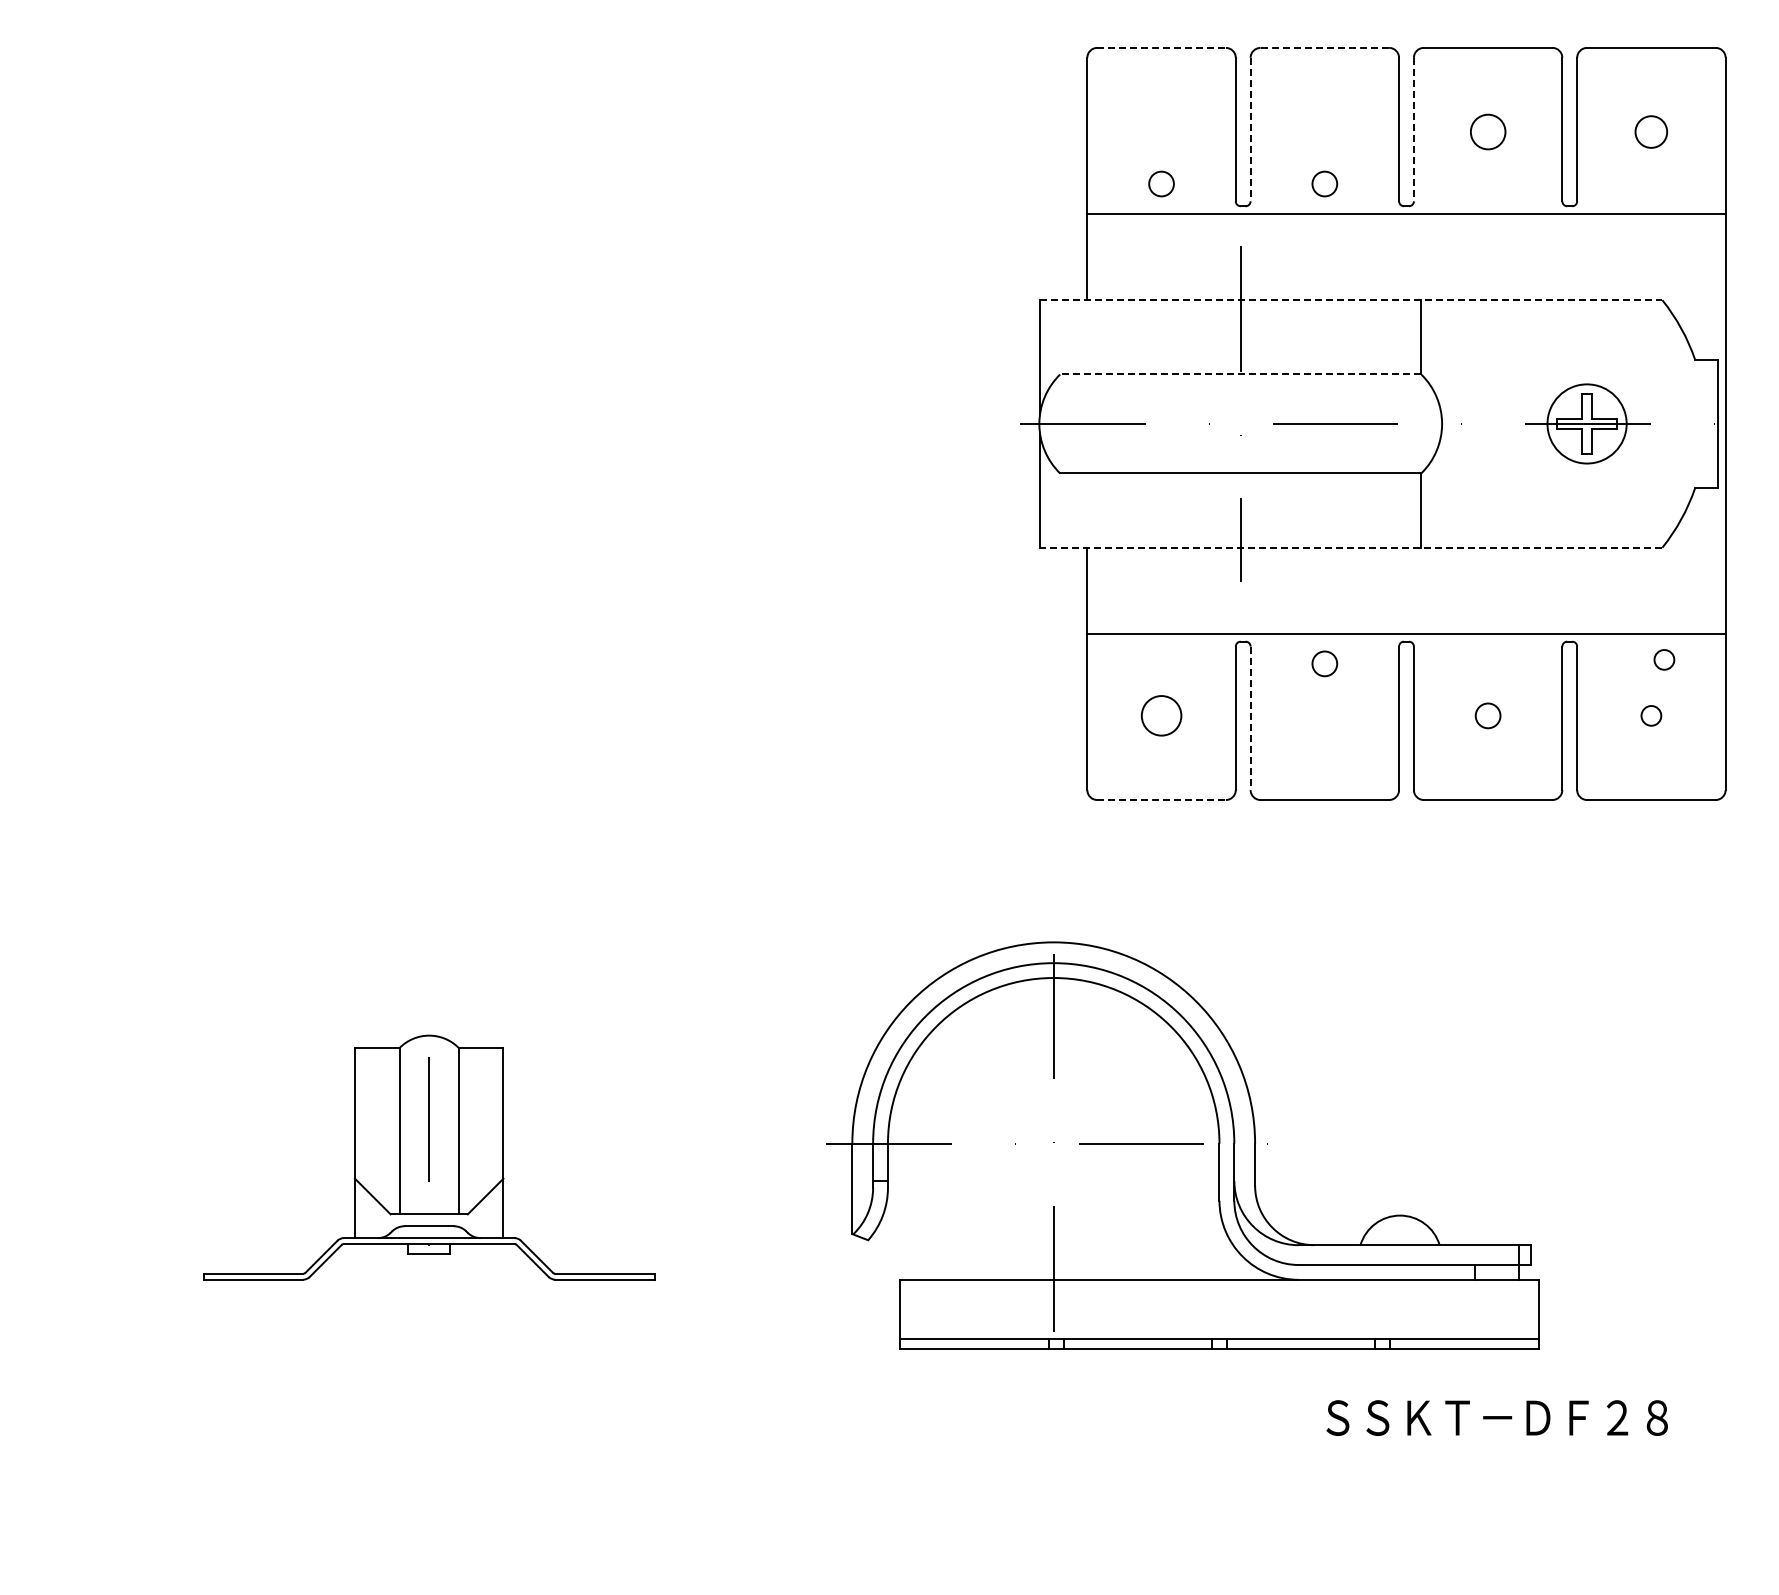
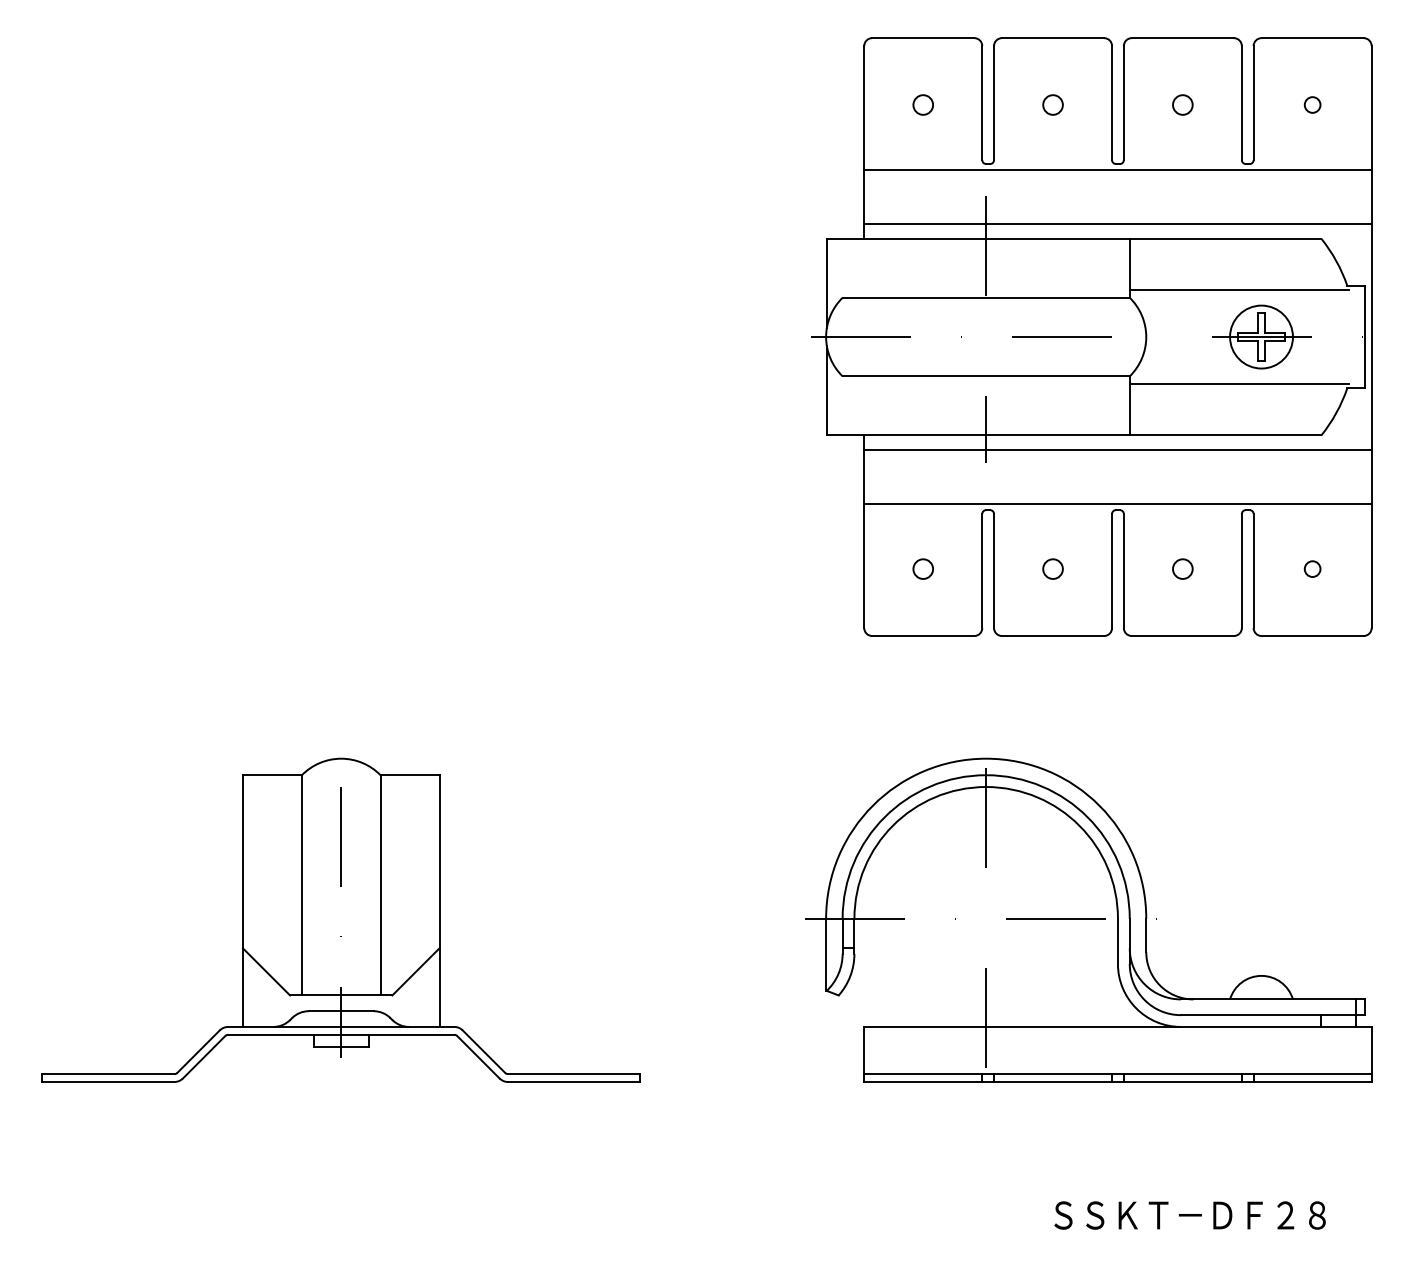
line: (1162, 47) -> (924, 37), dashed -> solid
line: (1325, 47) -> (1053, 37), dashed -> solid
line: (1250, 129) -> (993, 103), dashed -> solid
line: (1413, 129) -> (1123, 103), dashed -> solid
circle: (1487, 131) -> (1182, 104), size x0.71
circle: (1651, 131) -> (1312, 104), size x0.62
circle: (1161, 183) -> (923, 104), moved
circle: (1324, 183) -> (1052, 104), moved
line: (1406, 281) -> (1117, 223), added
line: (1351, 300) -> (1074, 238), dashed -> solid
line: (1558, 364) -> (1238, 289), added
line: (1240, 374) -> (986, 297), dashed -> solid
line: (1558, 483) -> (1238, 384), added
line: (1350, 547) -> (1073, 435), dashed -> solid
line: (1406, 566) -> (1117, 450), added
circle: (1664, 659) -> (1323, 524), removed
circle: (1324, 663) -> (1052, 568), moved
circle: (1161, 715) -> (923, 568), size x0.62
line: (1250, 718) -> (993, 571), dashed -> solid
line: (1162, 800) -> (924, 636), dashed -> solid
part: (1182, 1145) -> (1088, 920), moved
part: (428, 1157) -> (340, 920), size x1.67
text: (1496, 1417) -> (1189, 1215), moved

